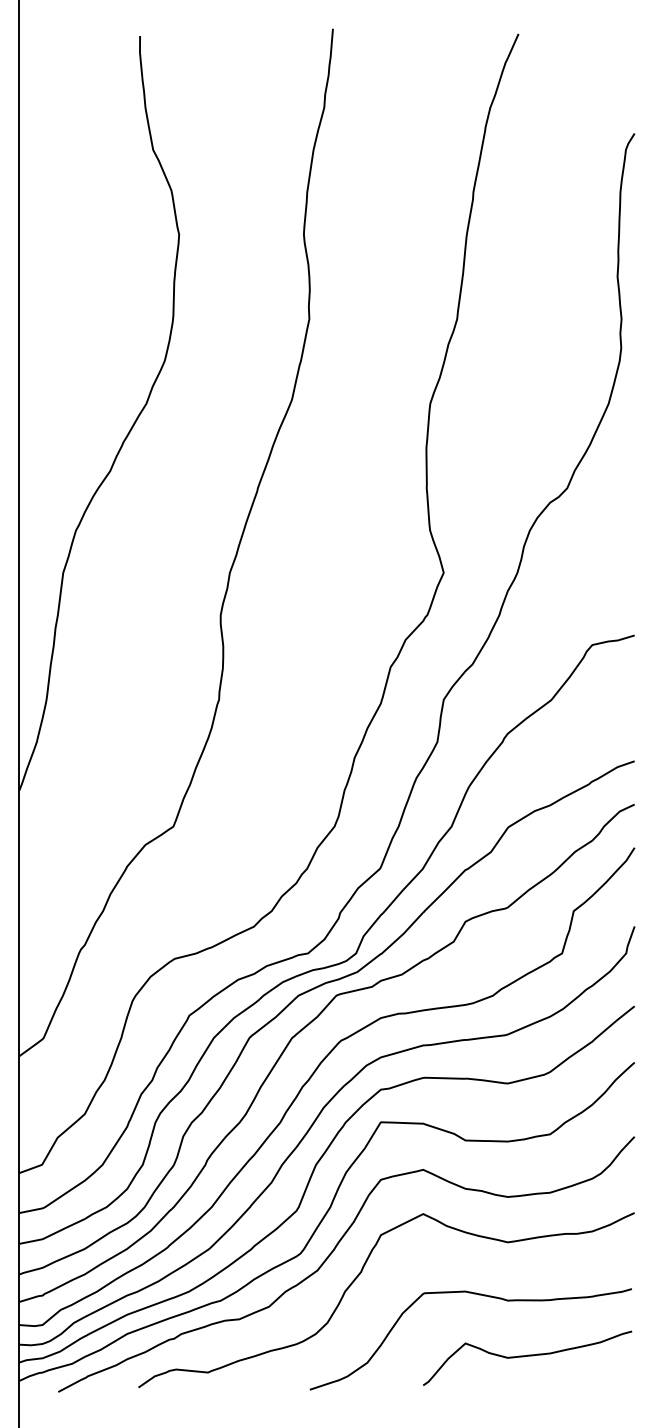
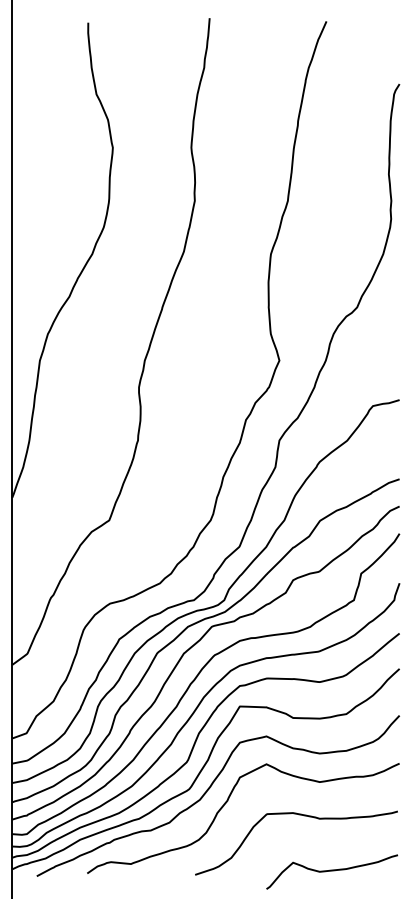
curve: (526, 1357) -> (331, 871), moved

